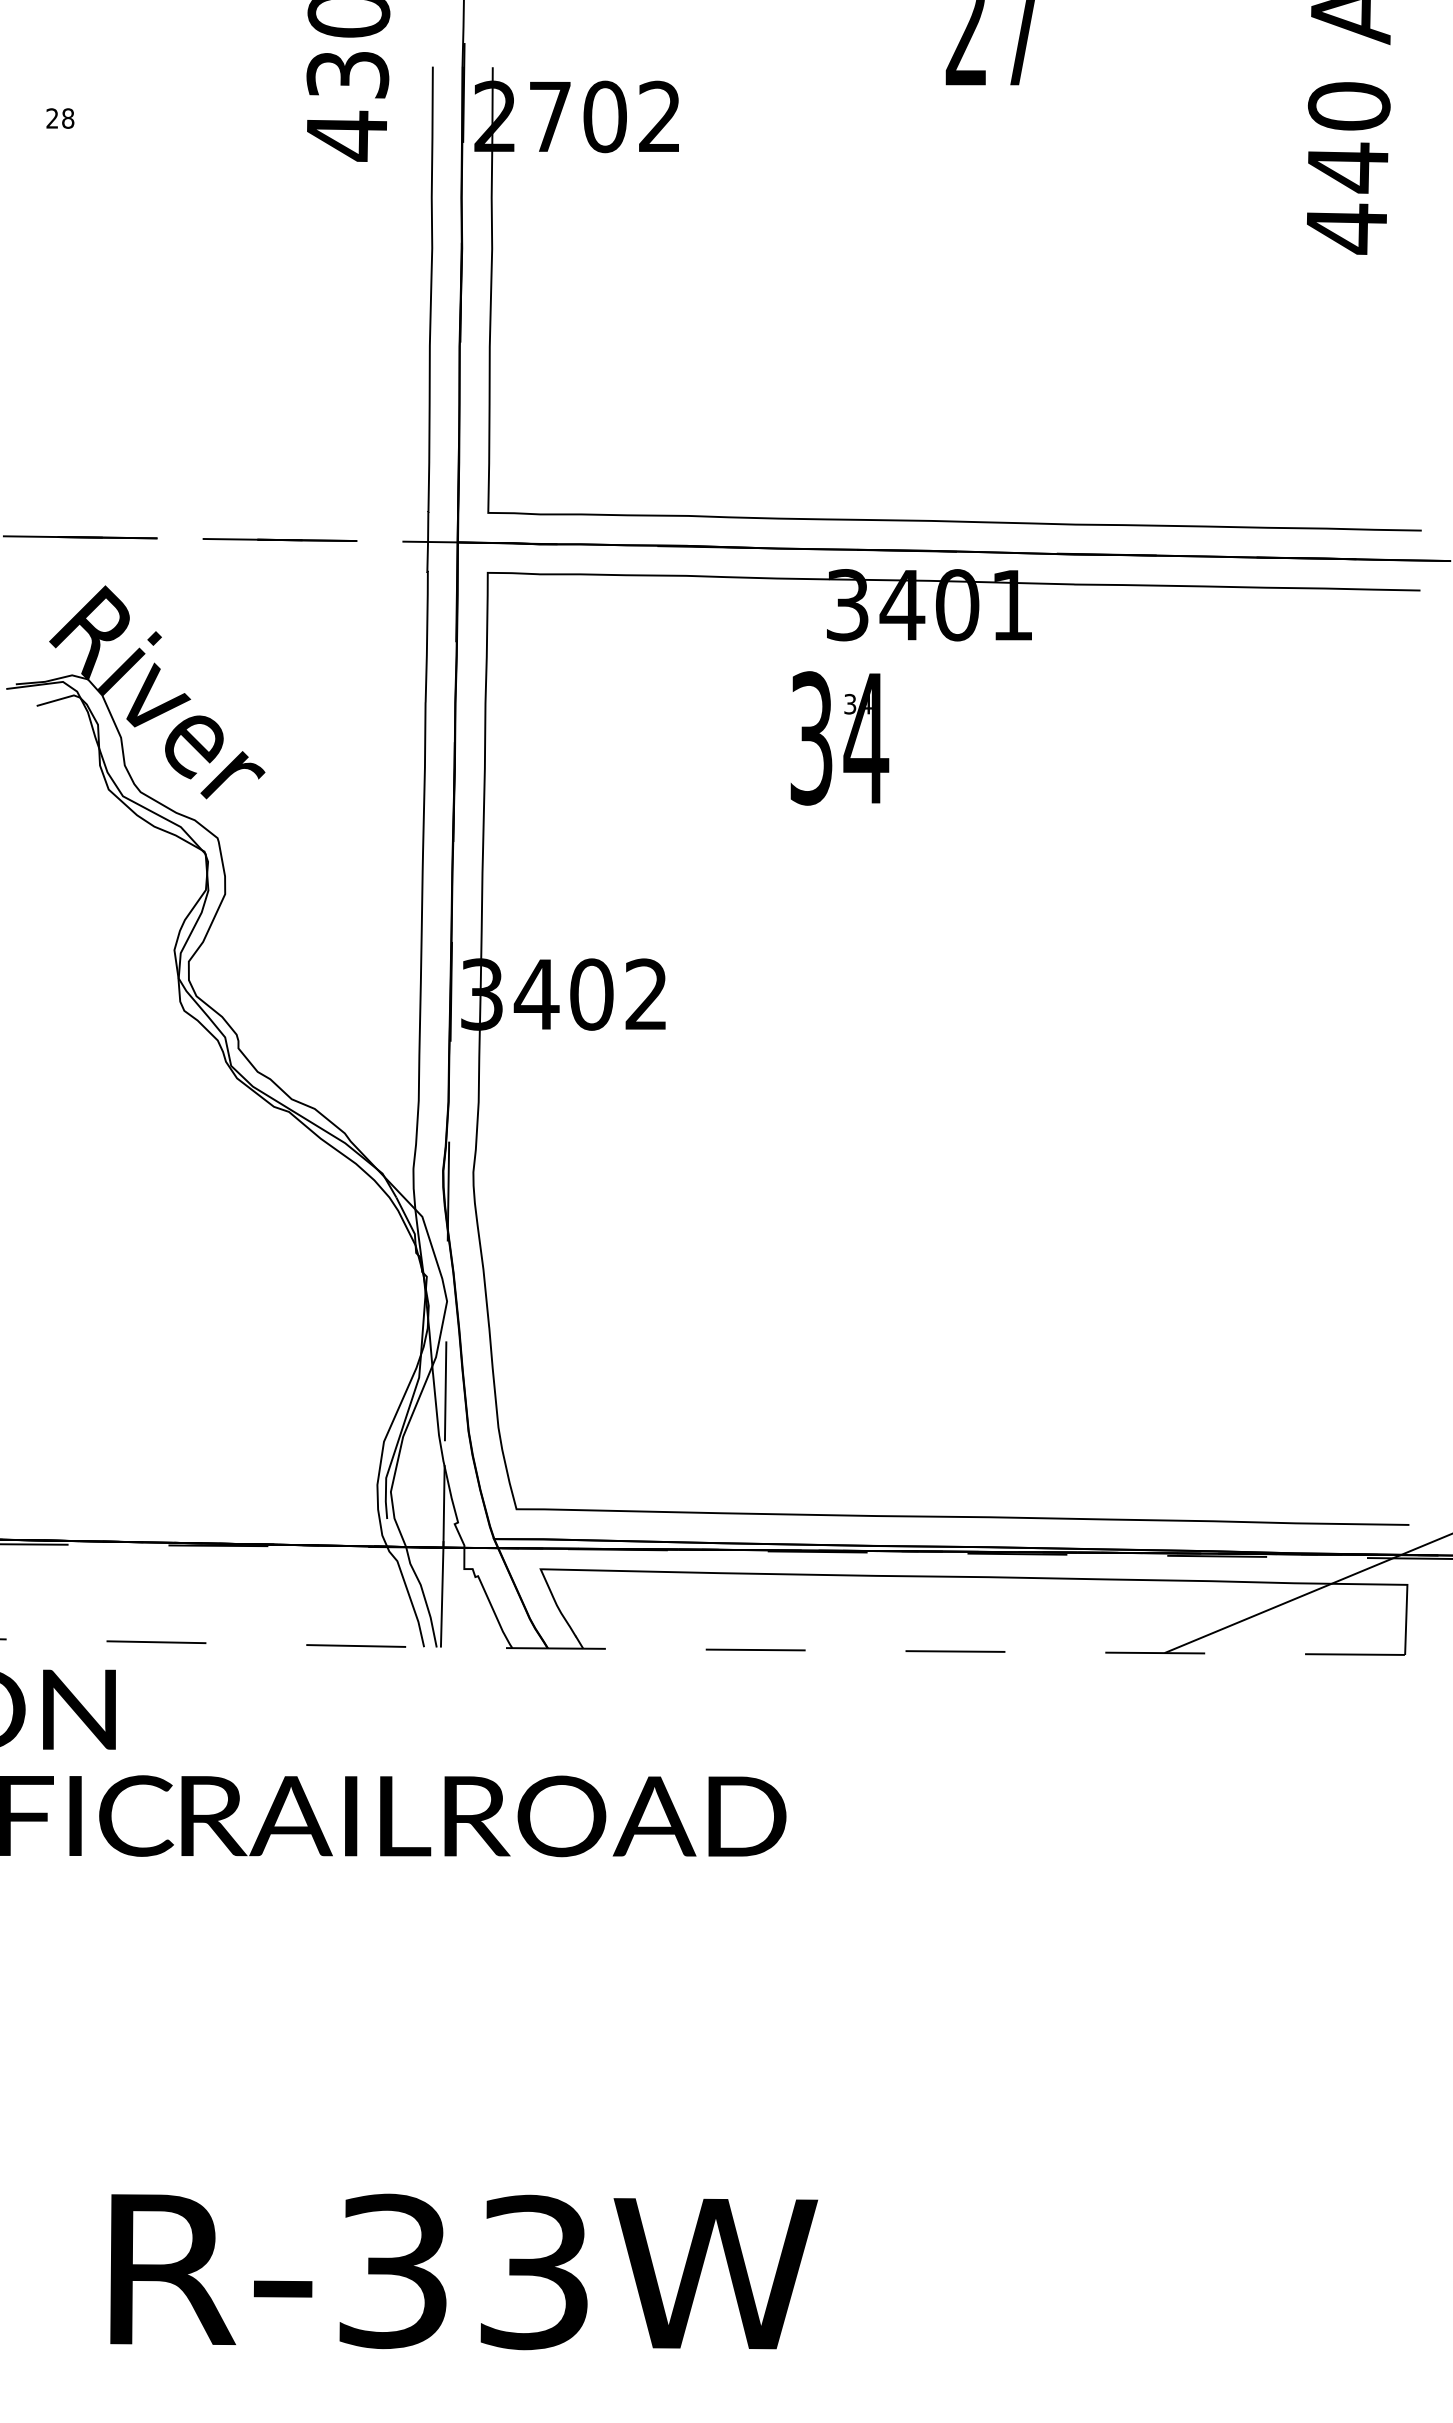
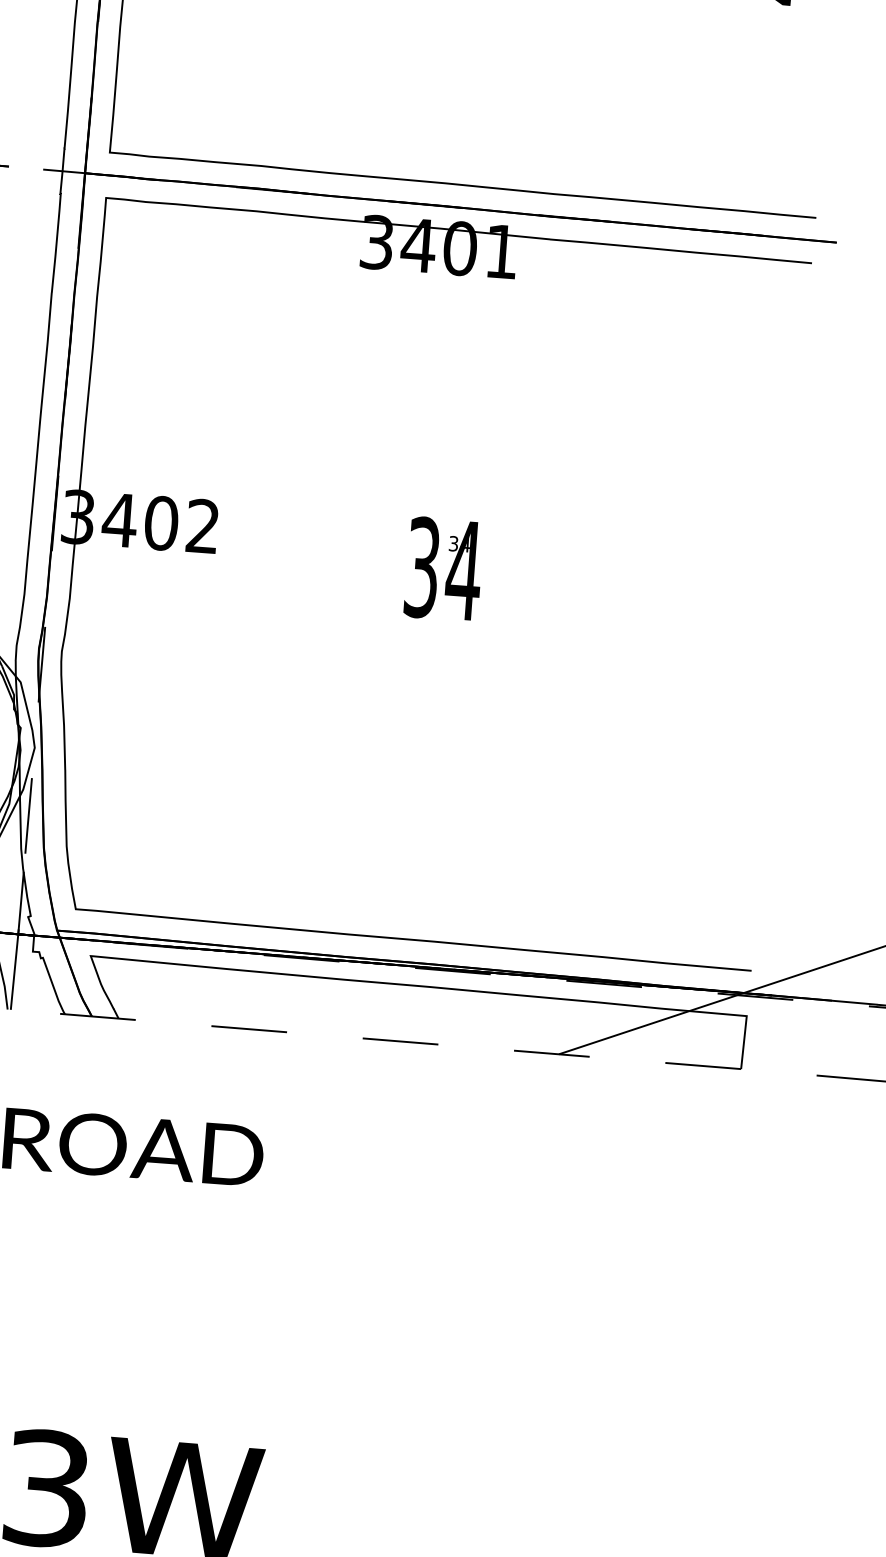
text: (839, 738) -> (443, 569), moved

